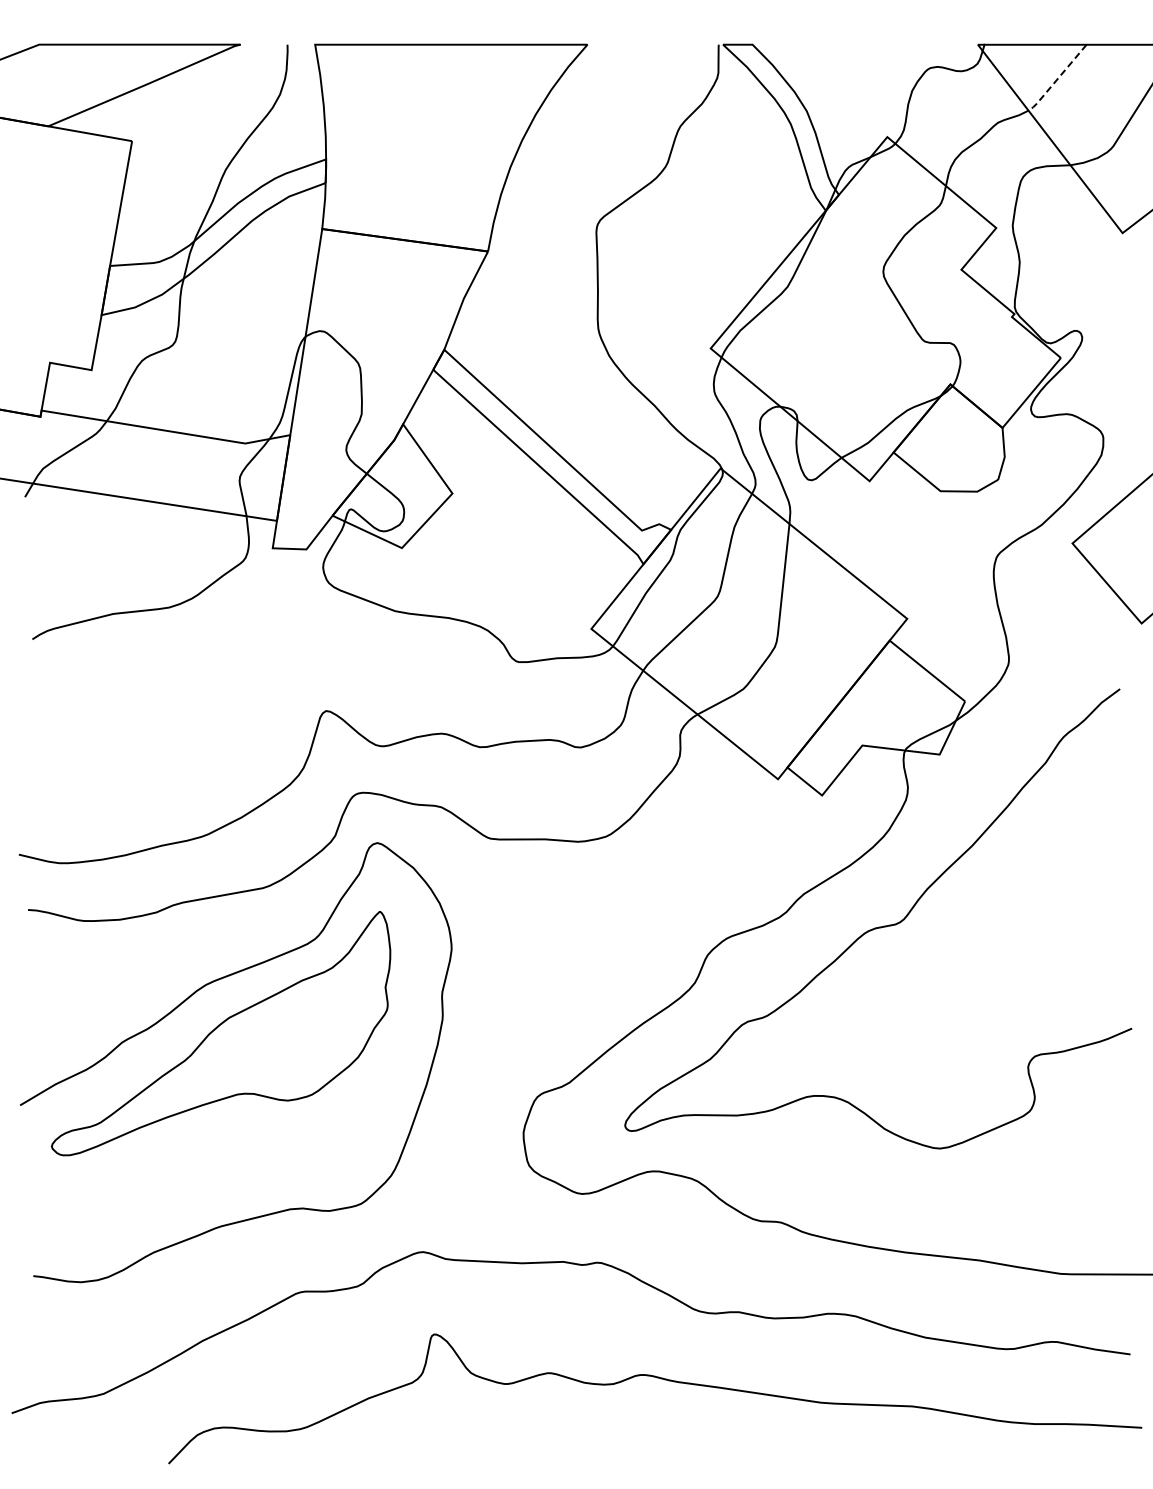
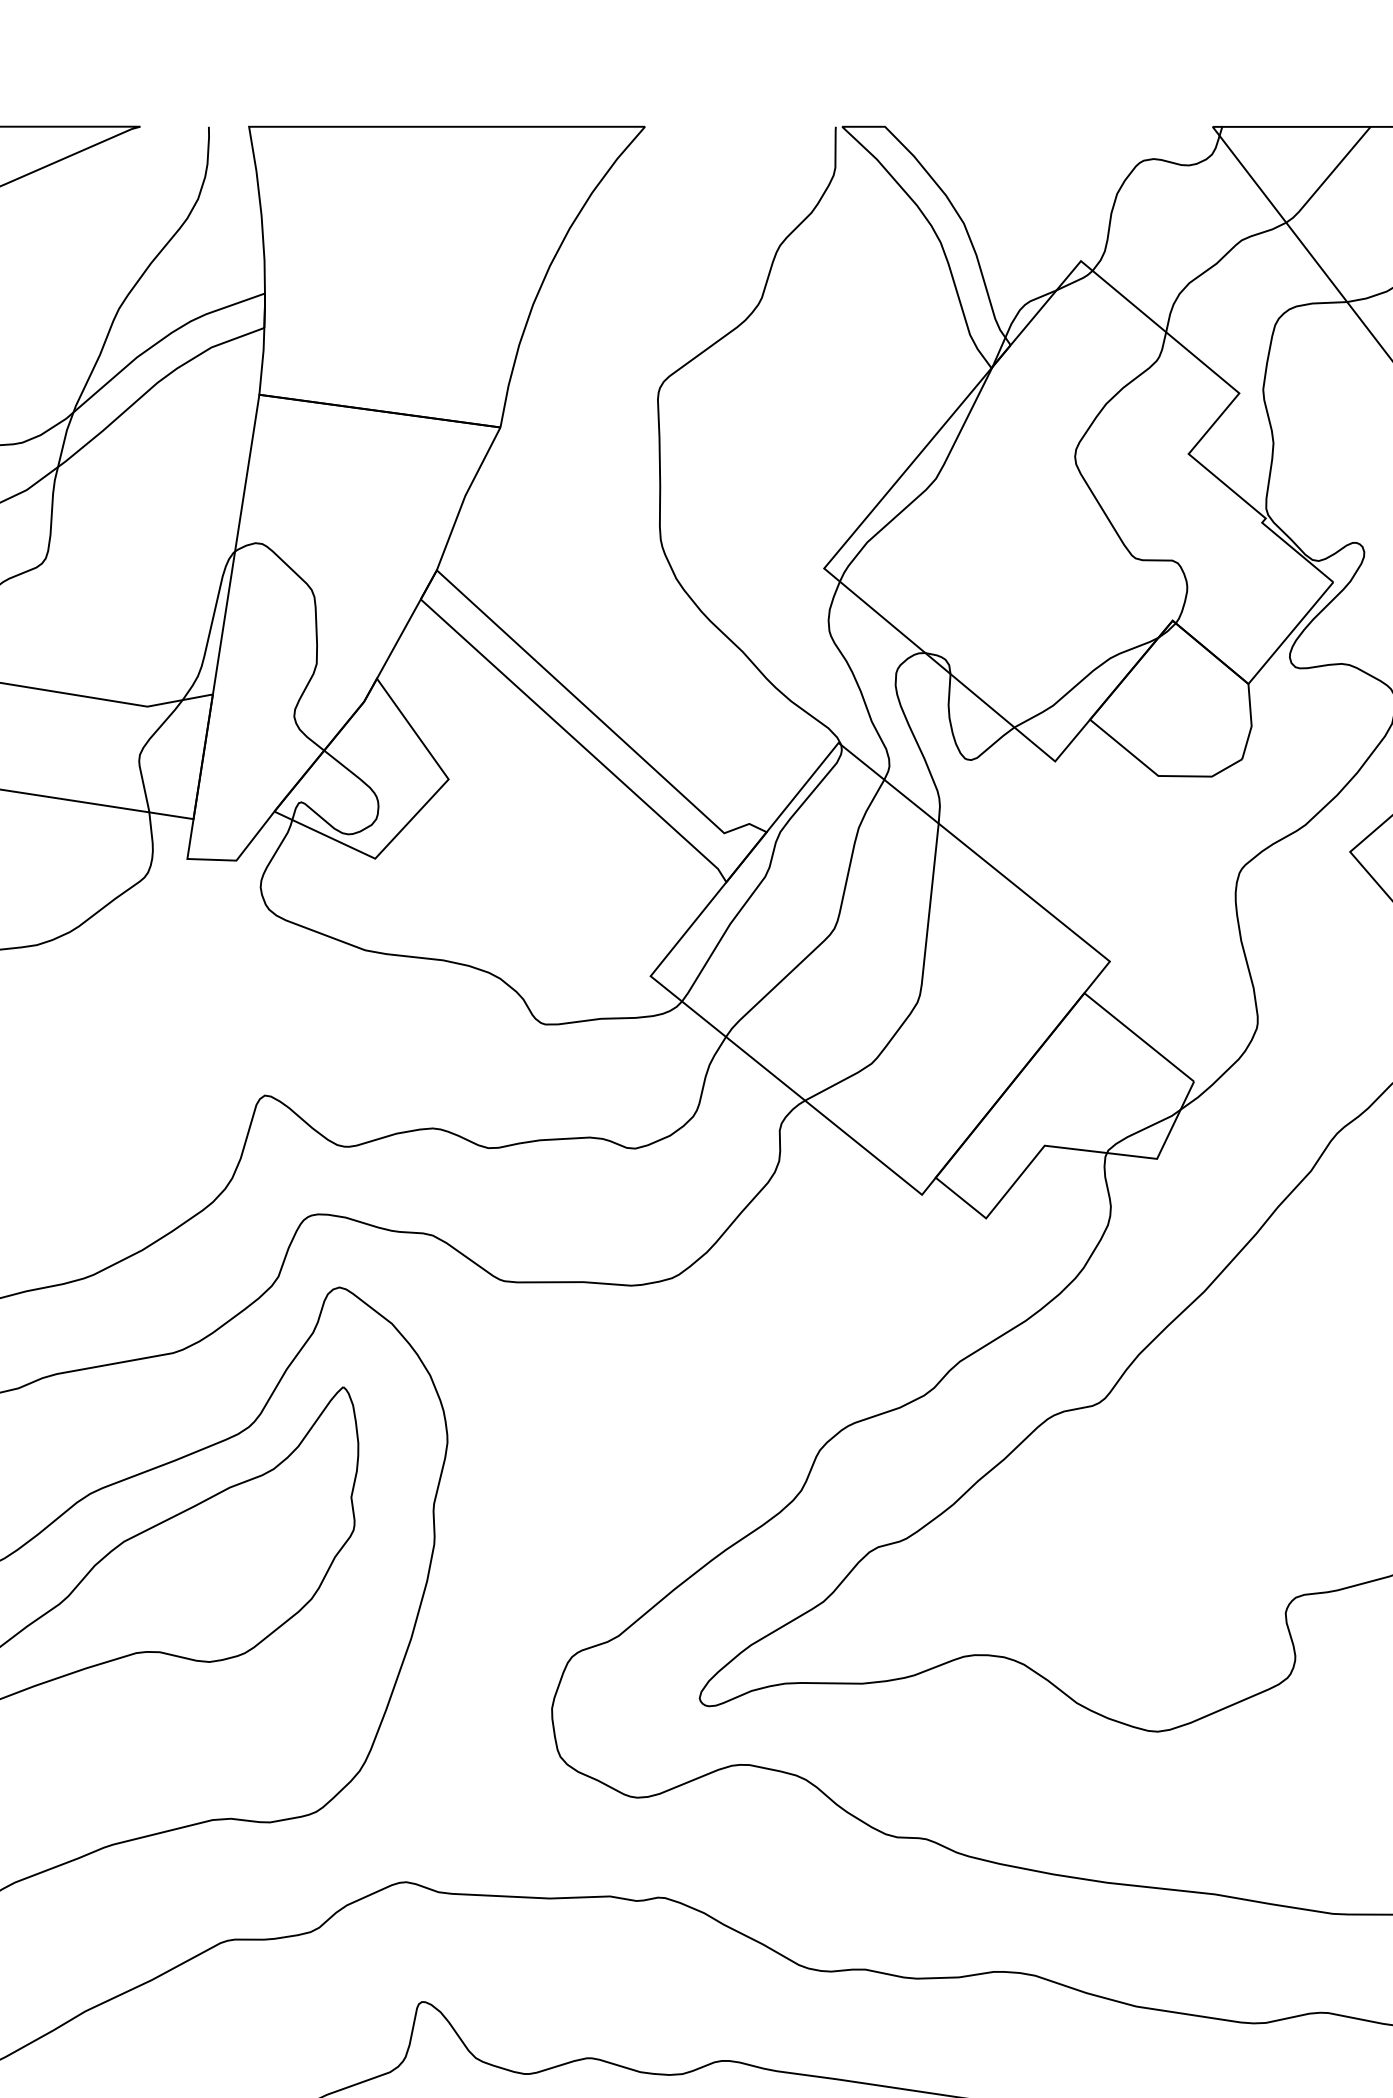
line: (1057, 79) -> (1328, 177), dashed -> solid

